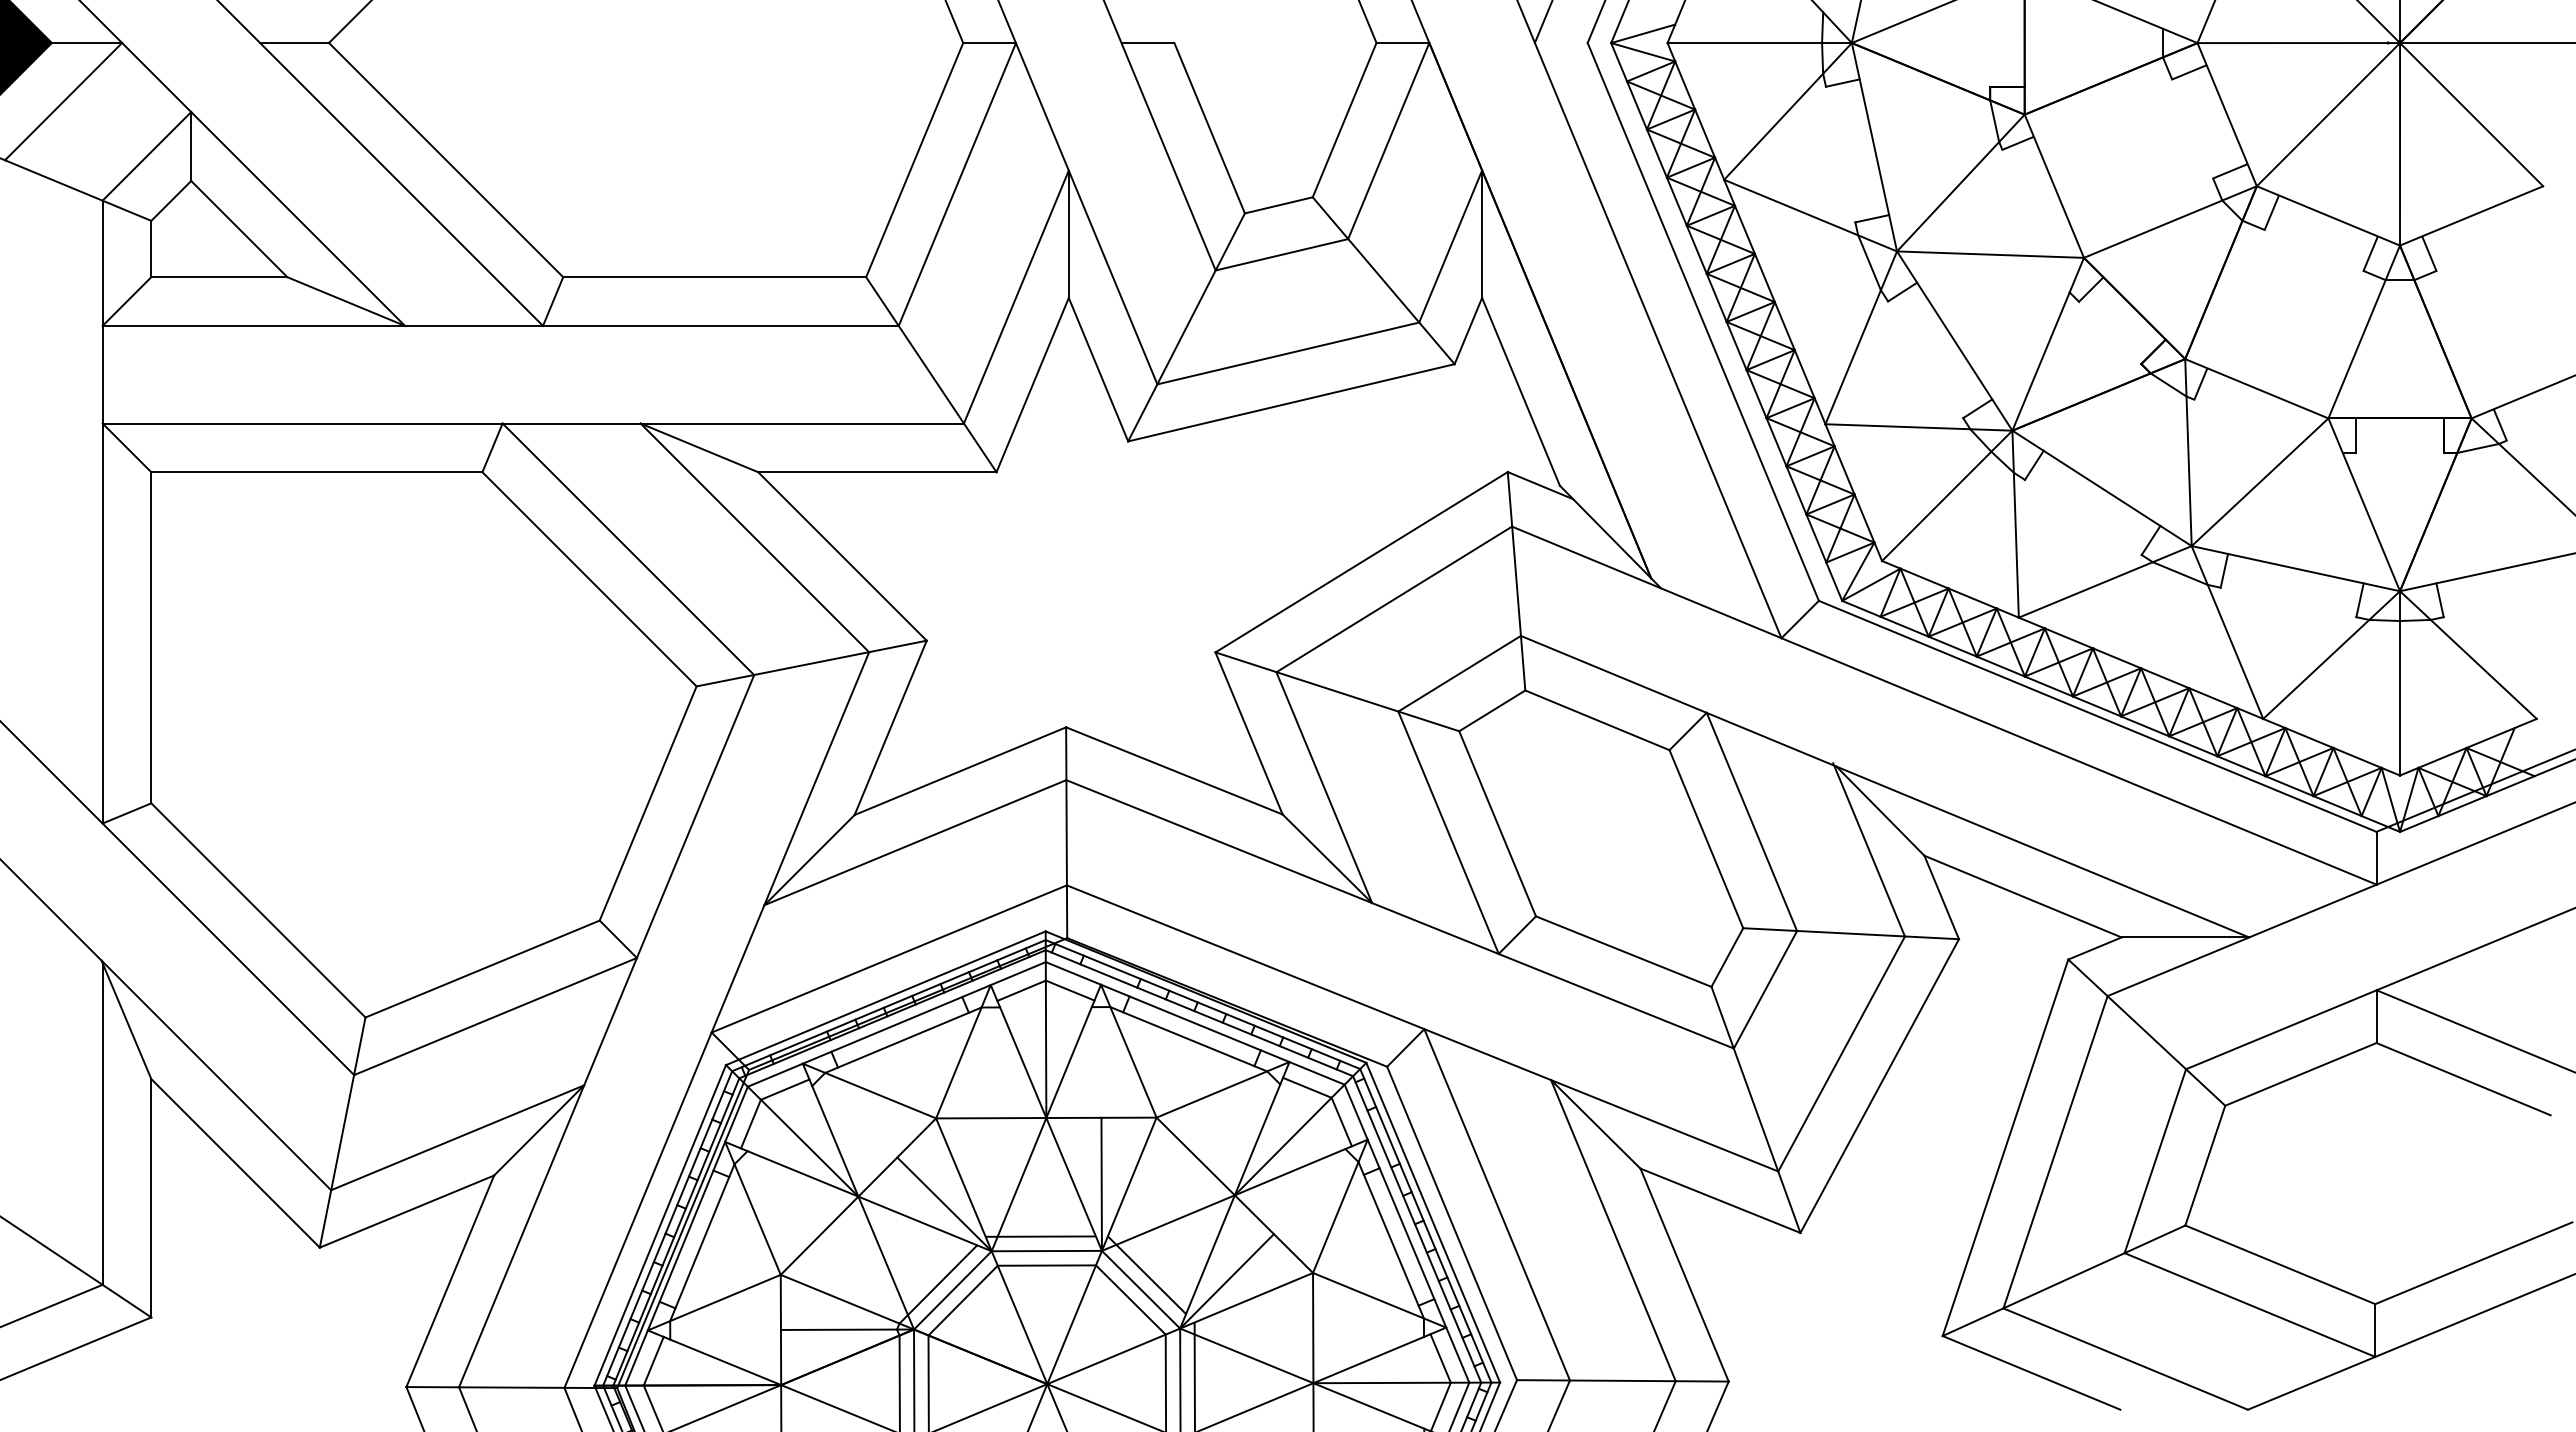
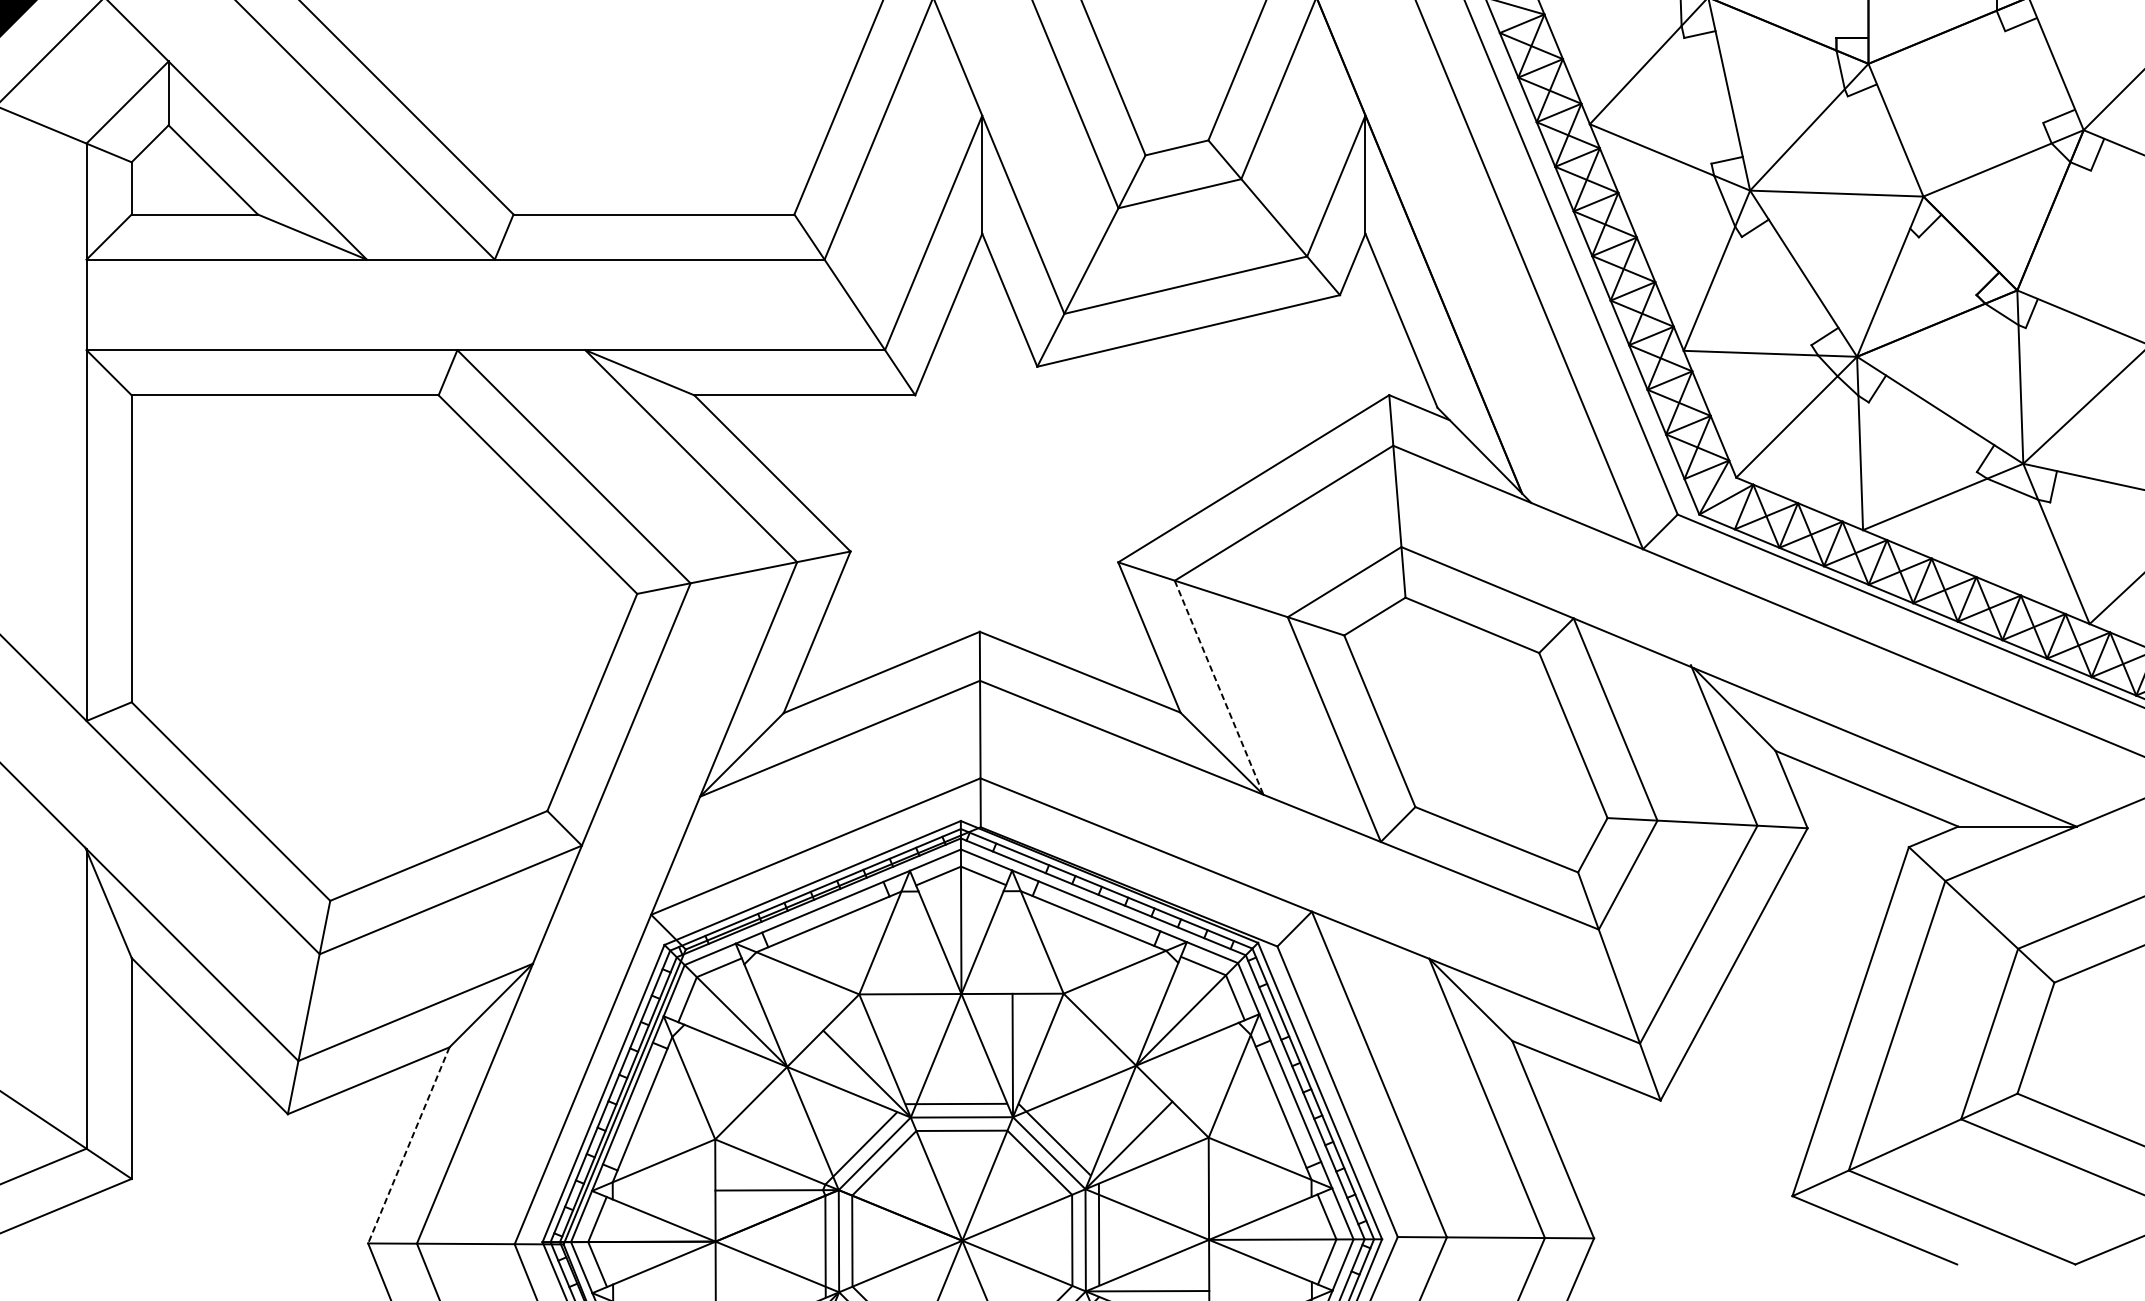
line: (1324, 787) -> (1219, 687), solid -> dashed
line: (450, 1281) -> (409, 1145), solid -> dashed

